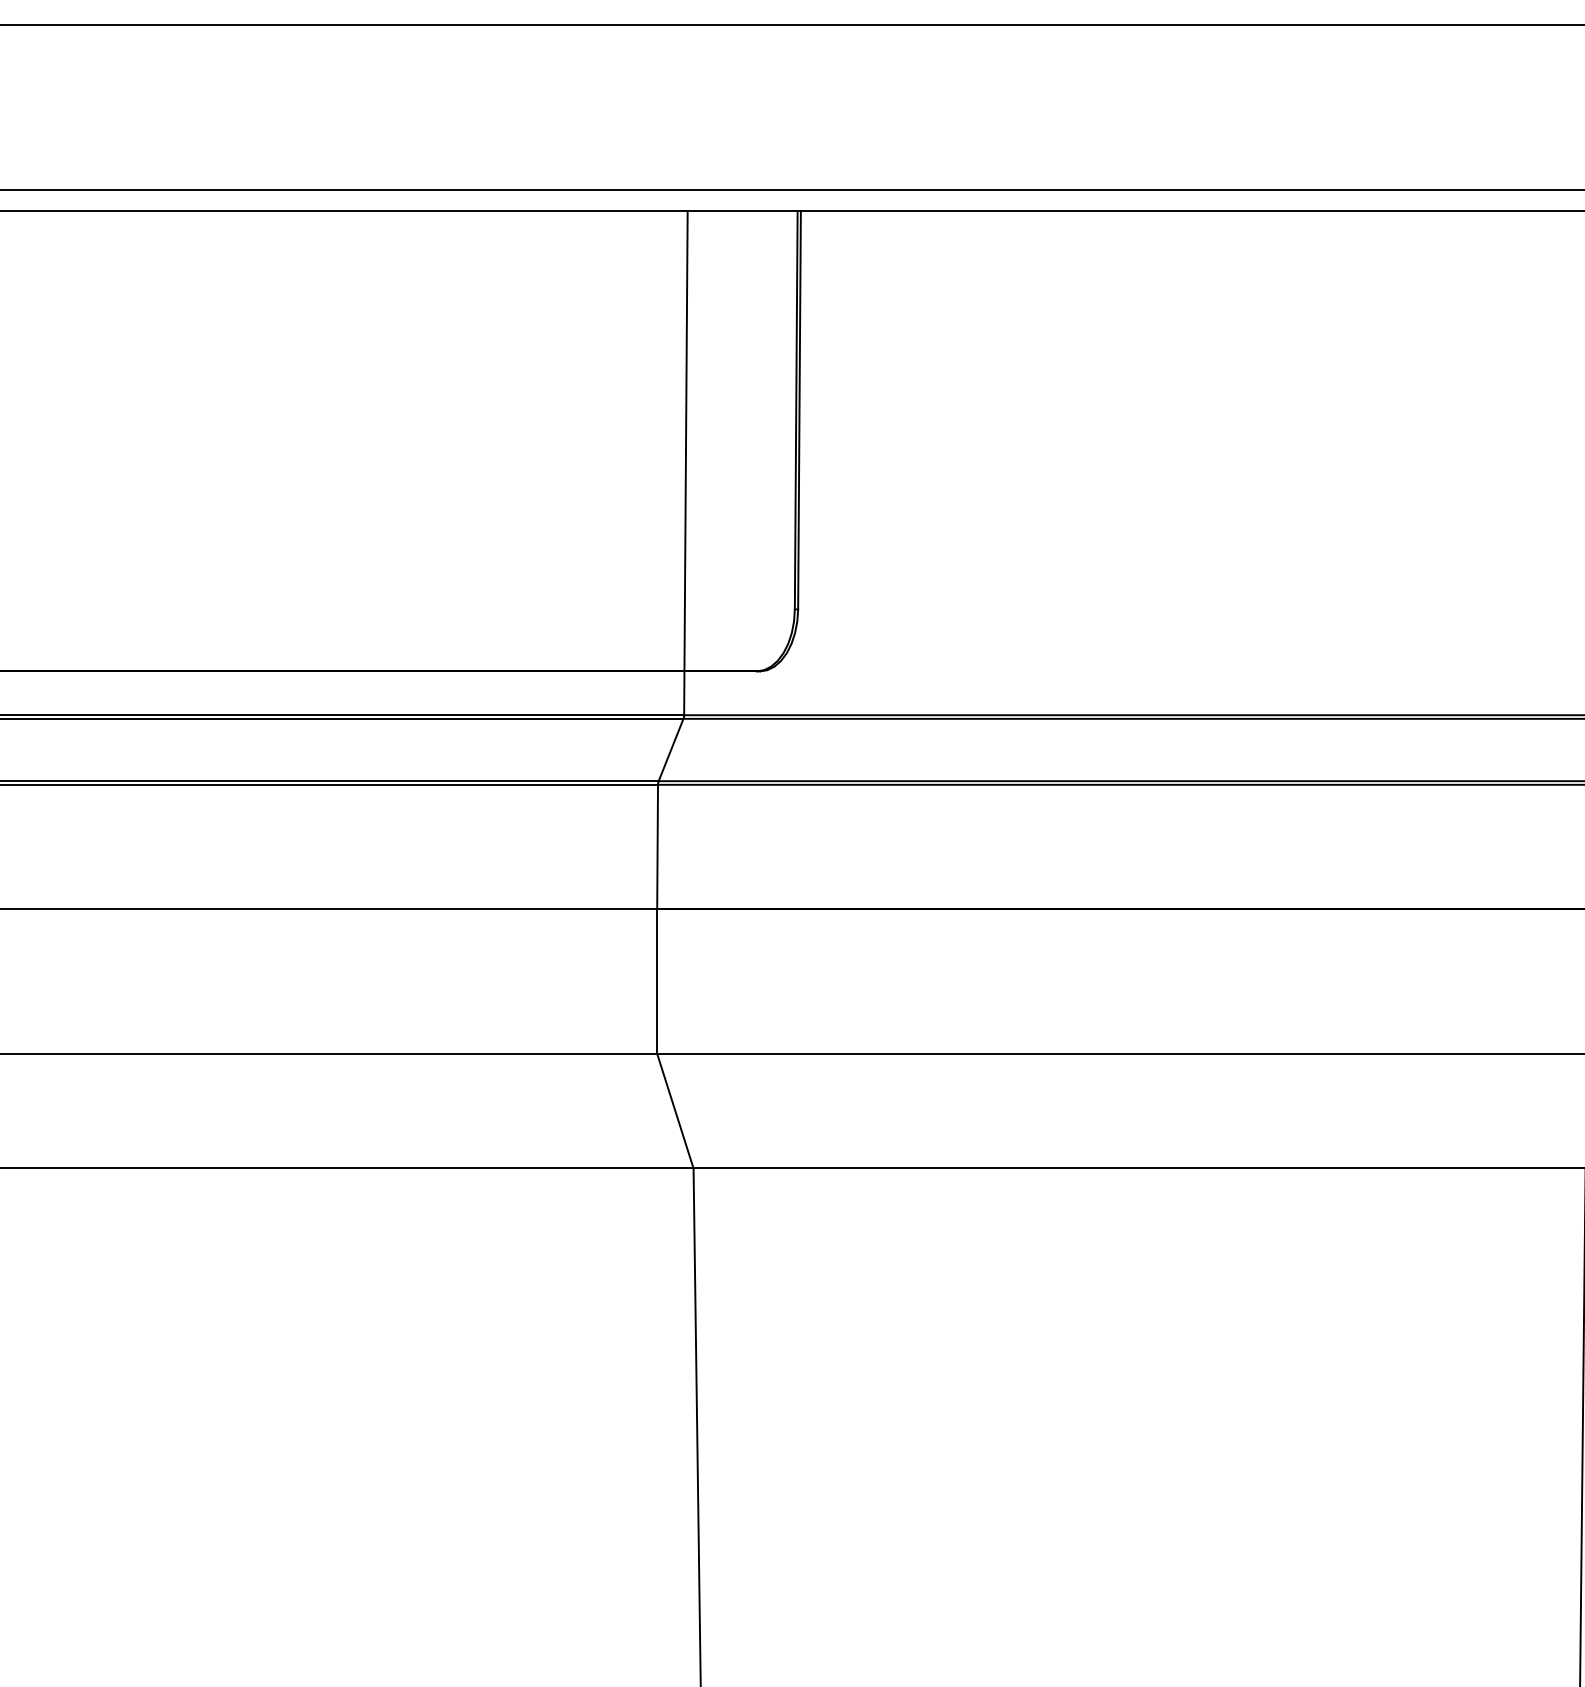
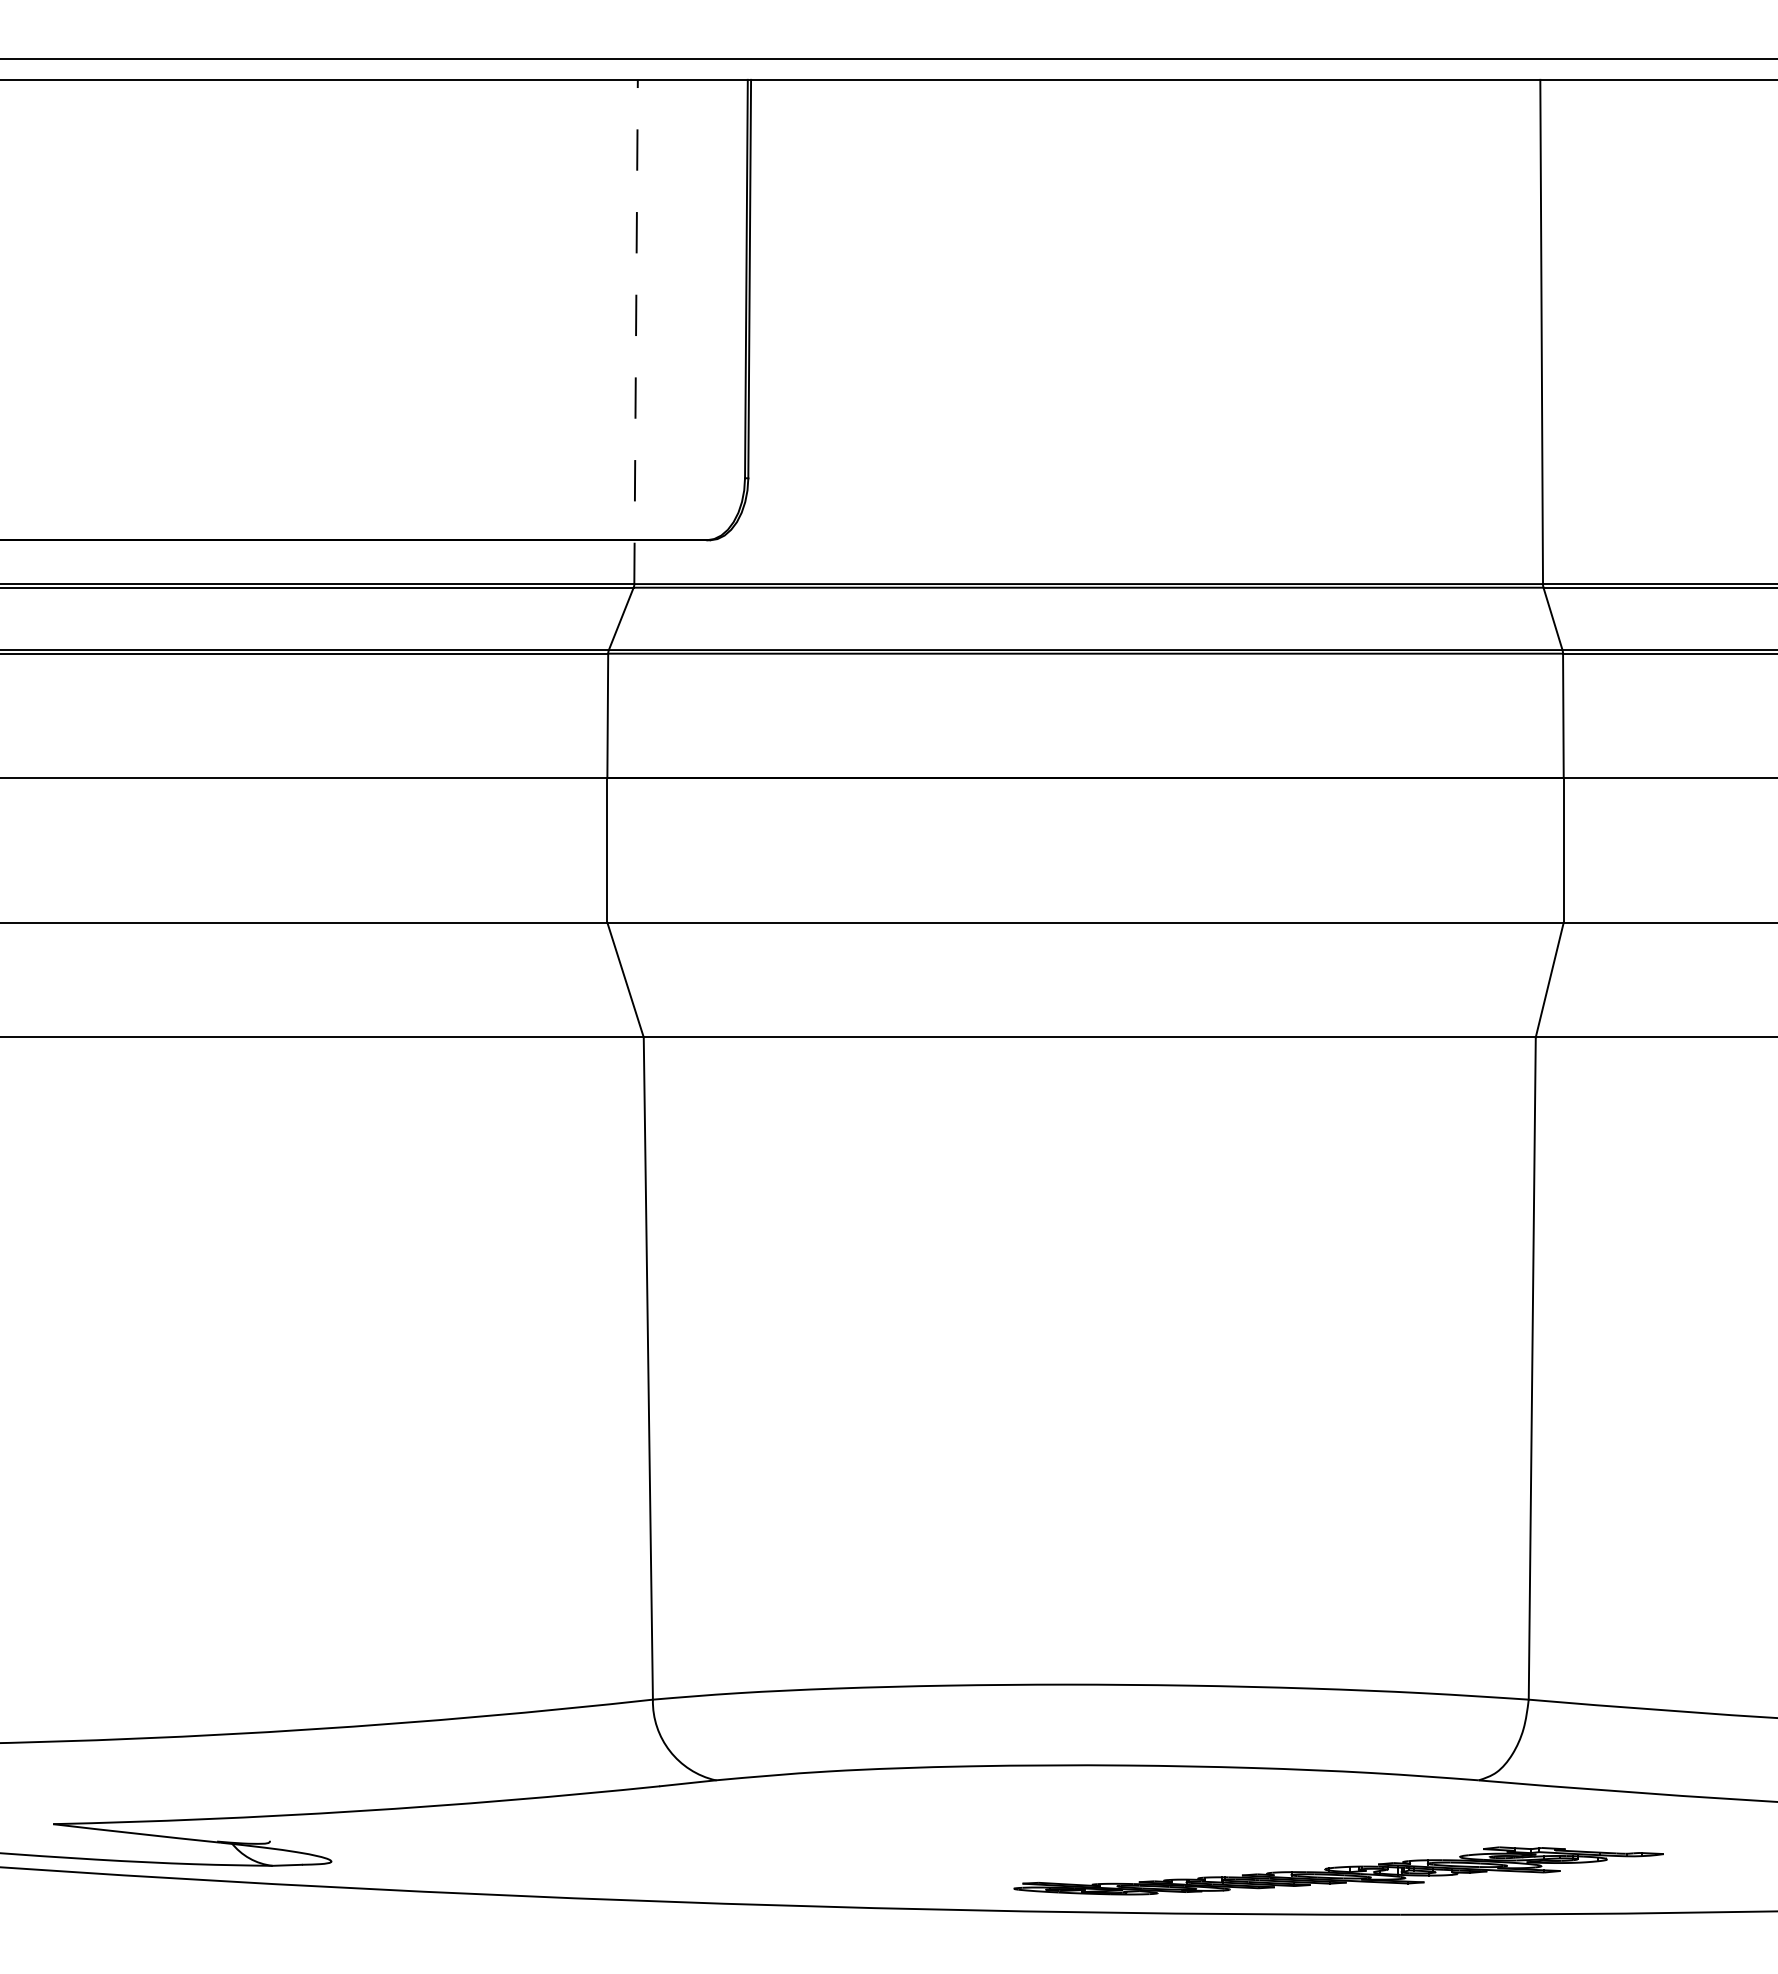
line: (686, 462) -> (636, 331), solid -> dashed

